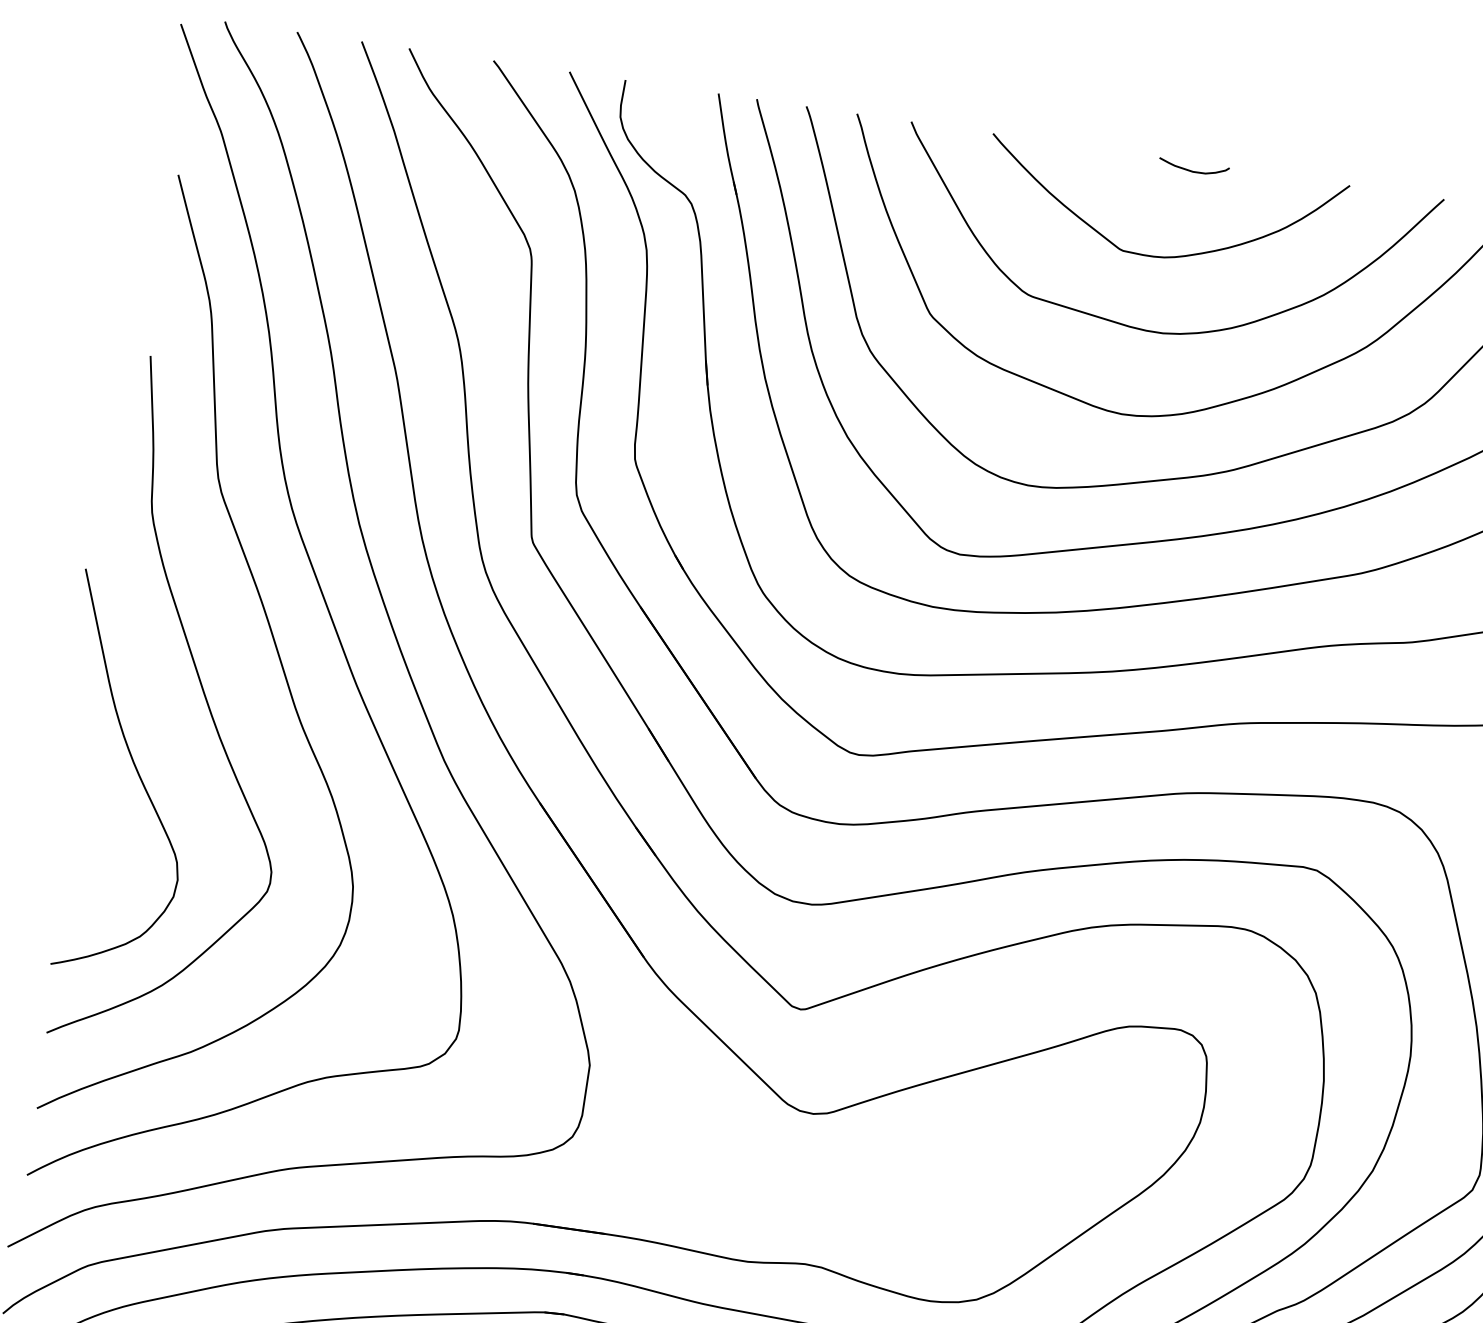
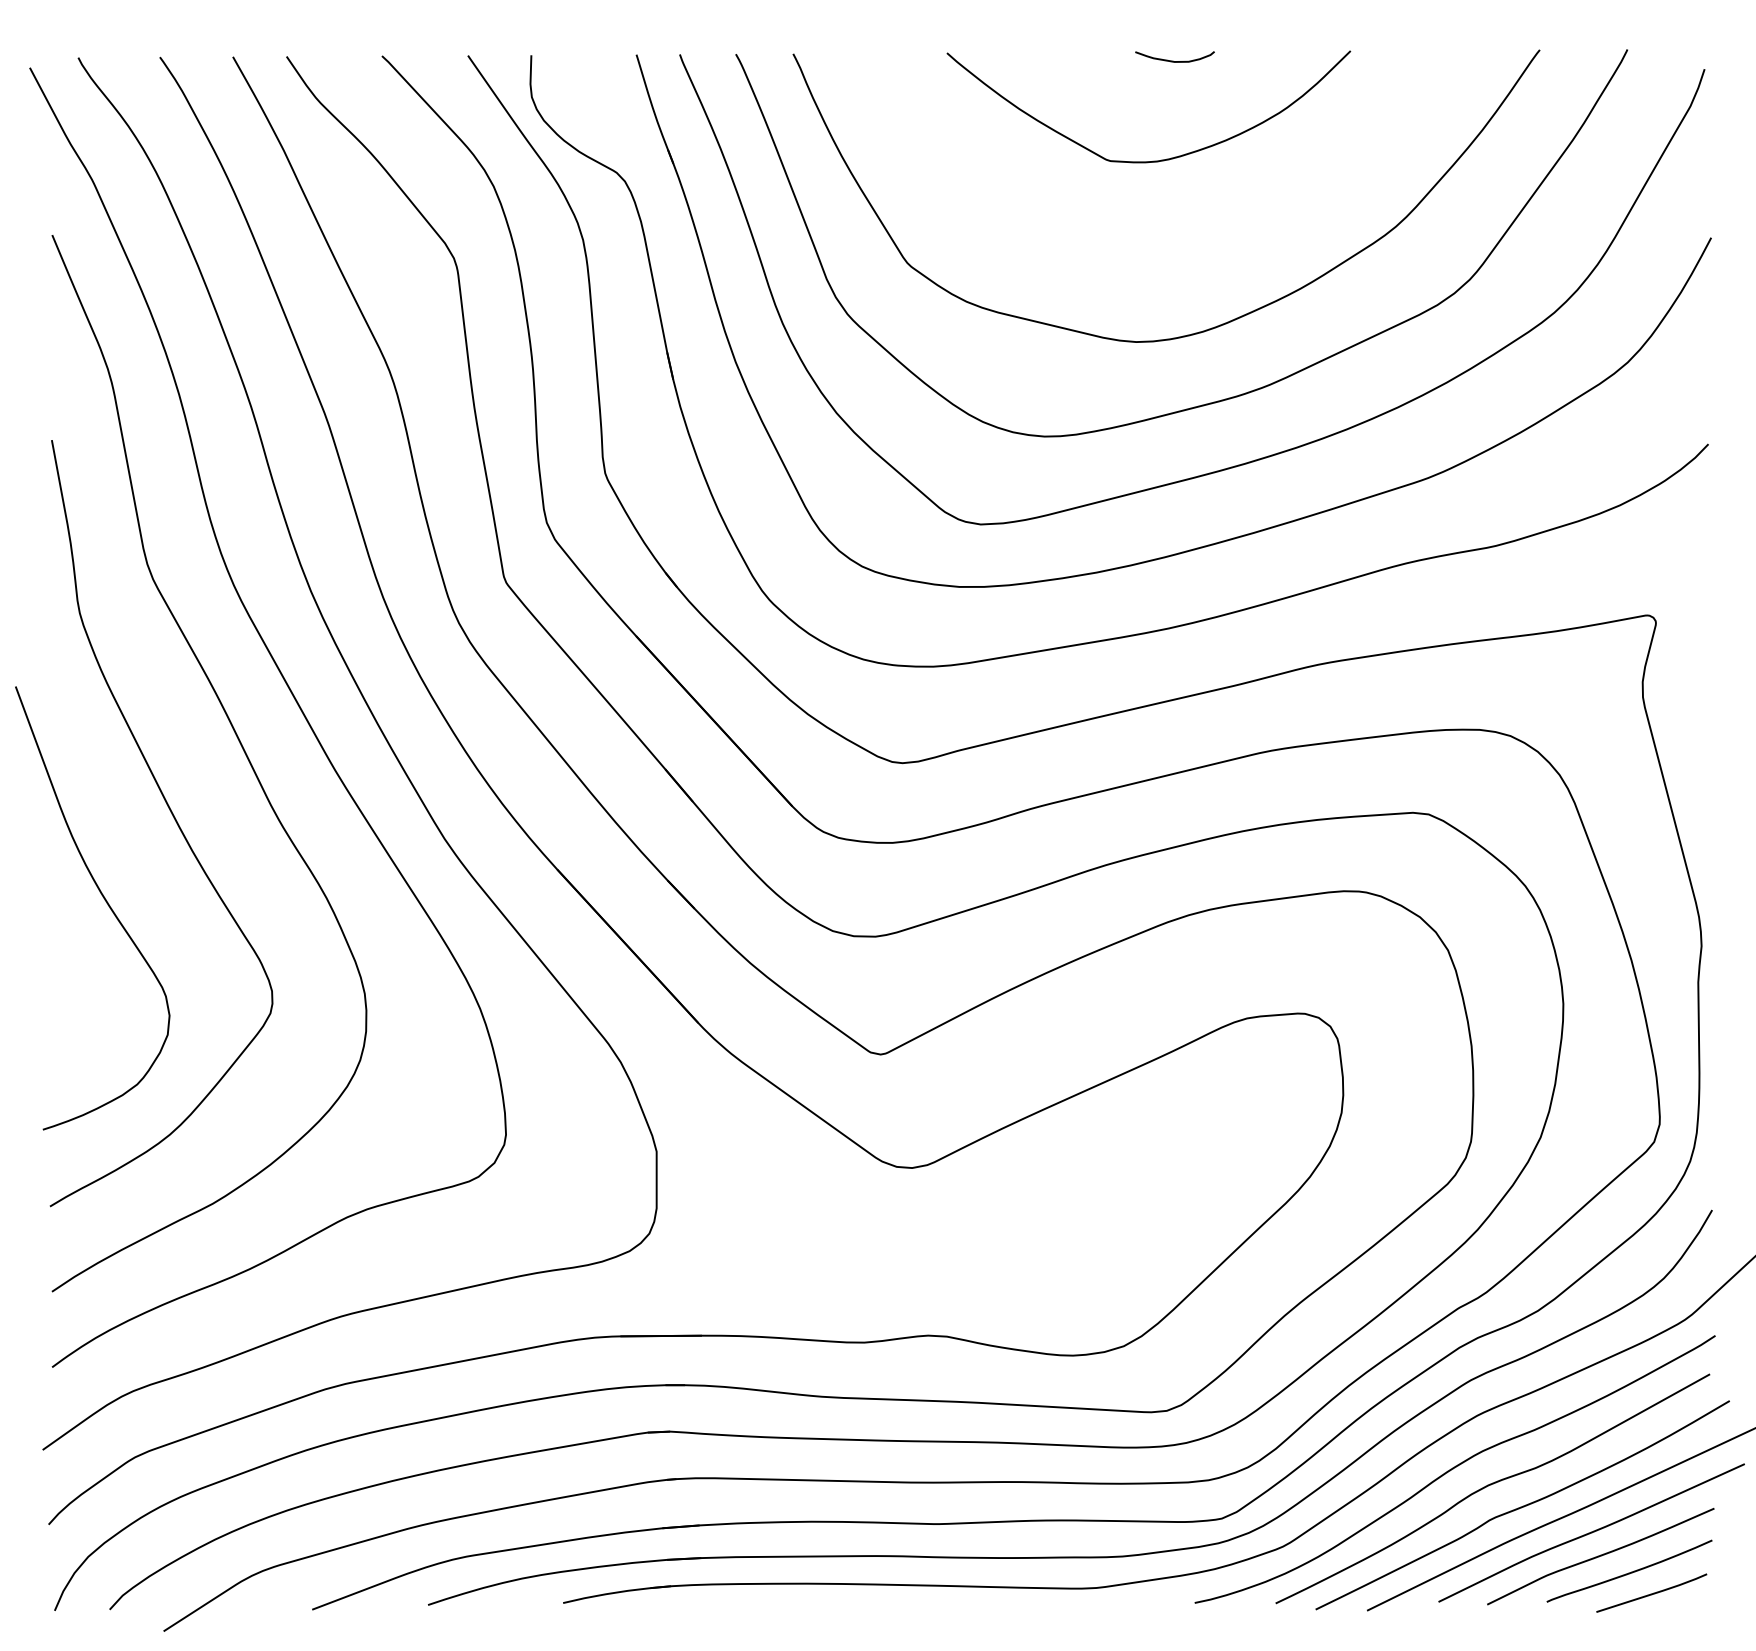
curve: (1151, 330) -> (1155, 244), removed

